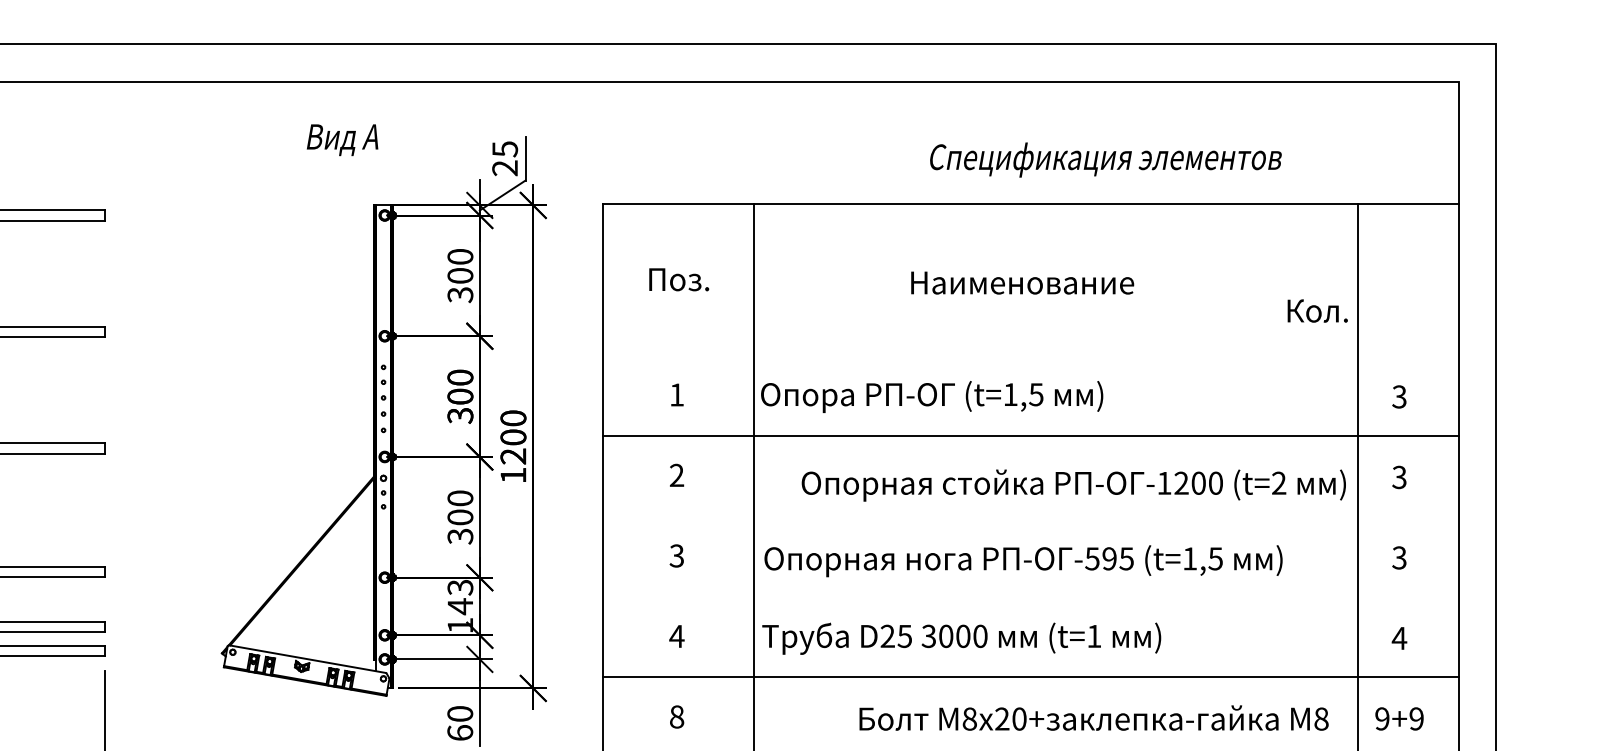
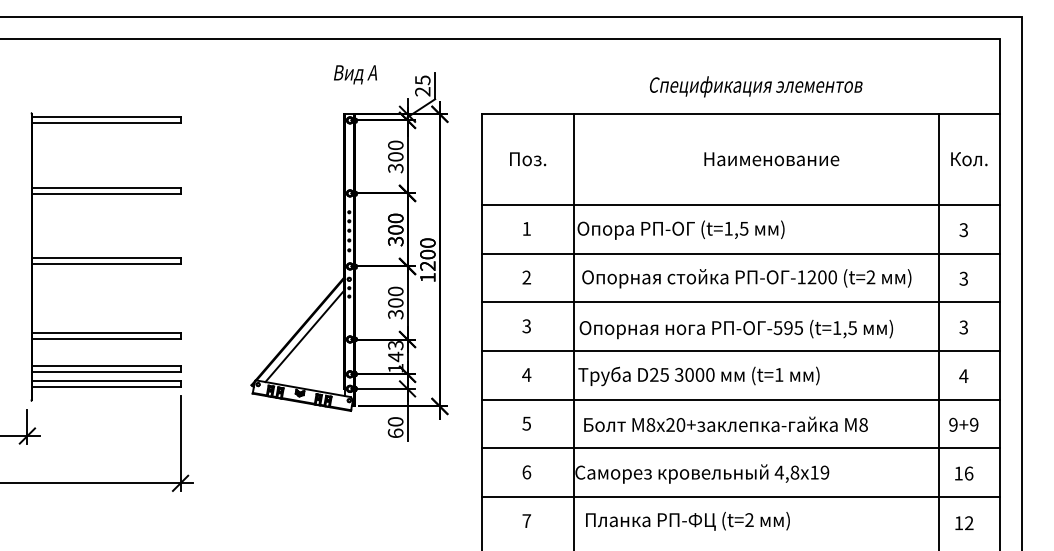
text: (342, 139) -> (355, 74), moved
text: (1106, 159) -> (756, 86), moved
text: (1022, 283) -> (771, 159), moved
text: (1318, 311) -> (969, 159), moved
line: (1030, 354) -> (740, 204), added
text: (1073, 485) -> (746, 278), moved
line: (1030, 516) -> (740, 302), added
line: (309, 572) -> (304, 336), added
line: (1030, 595) -> (740, 350), added
text: (676, 716) -> (526, 423), 8 -> 5
text: (1093, 716) -> (725, 423), moved

